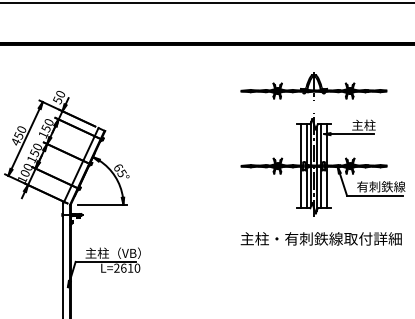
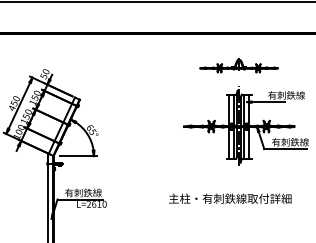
part: (313, 86) -> (238, 65), size x0.7
text: (376, 124) -> (286, 94), 主柱 -> 有刺鉄線
text: (320, 238) -> (229, 198), moved
text: (112, 252) -> (85, 192), 主柱（VB） -> 有刺鉄線

